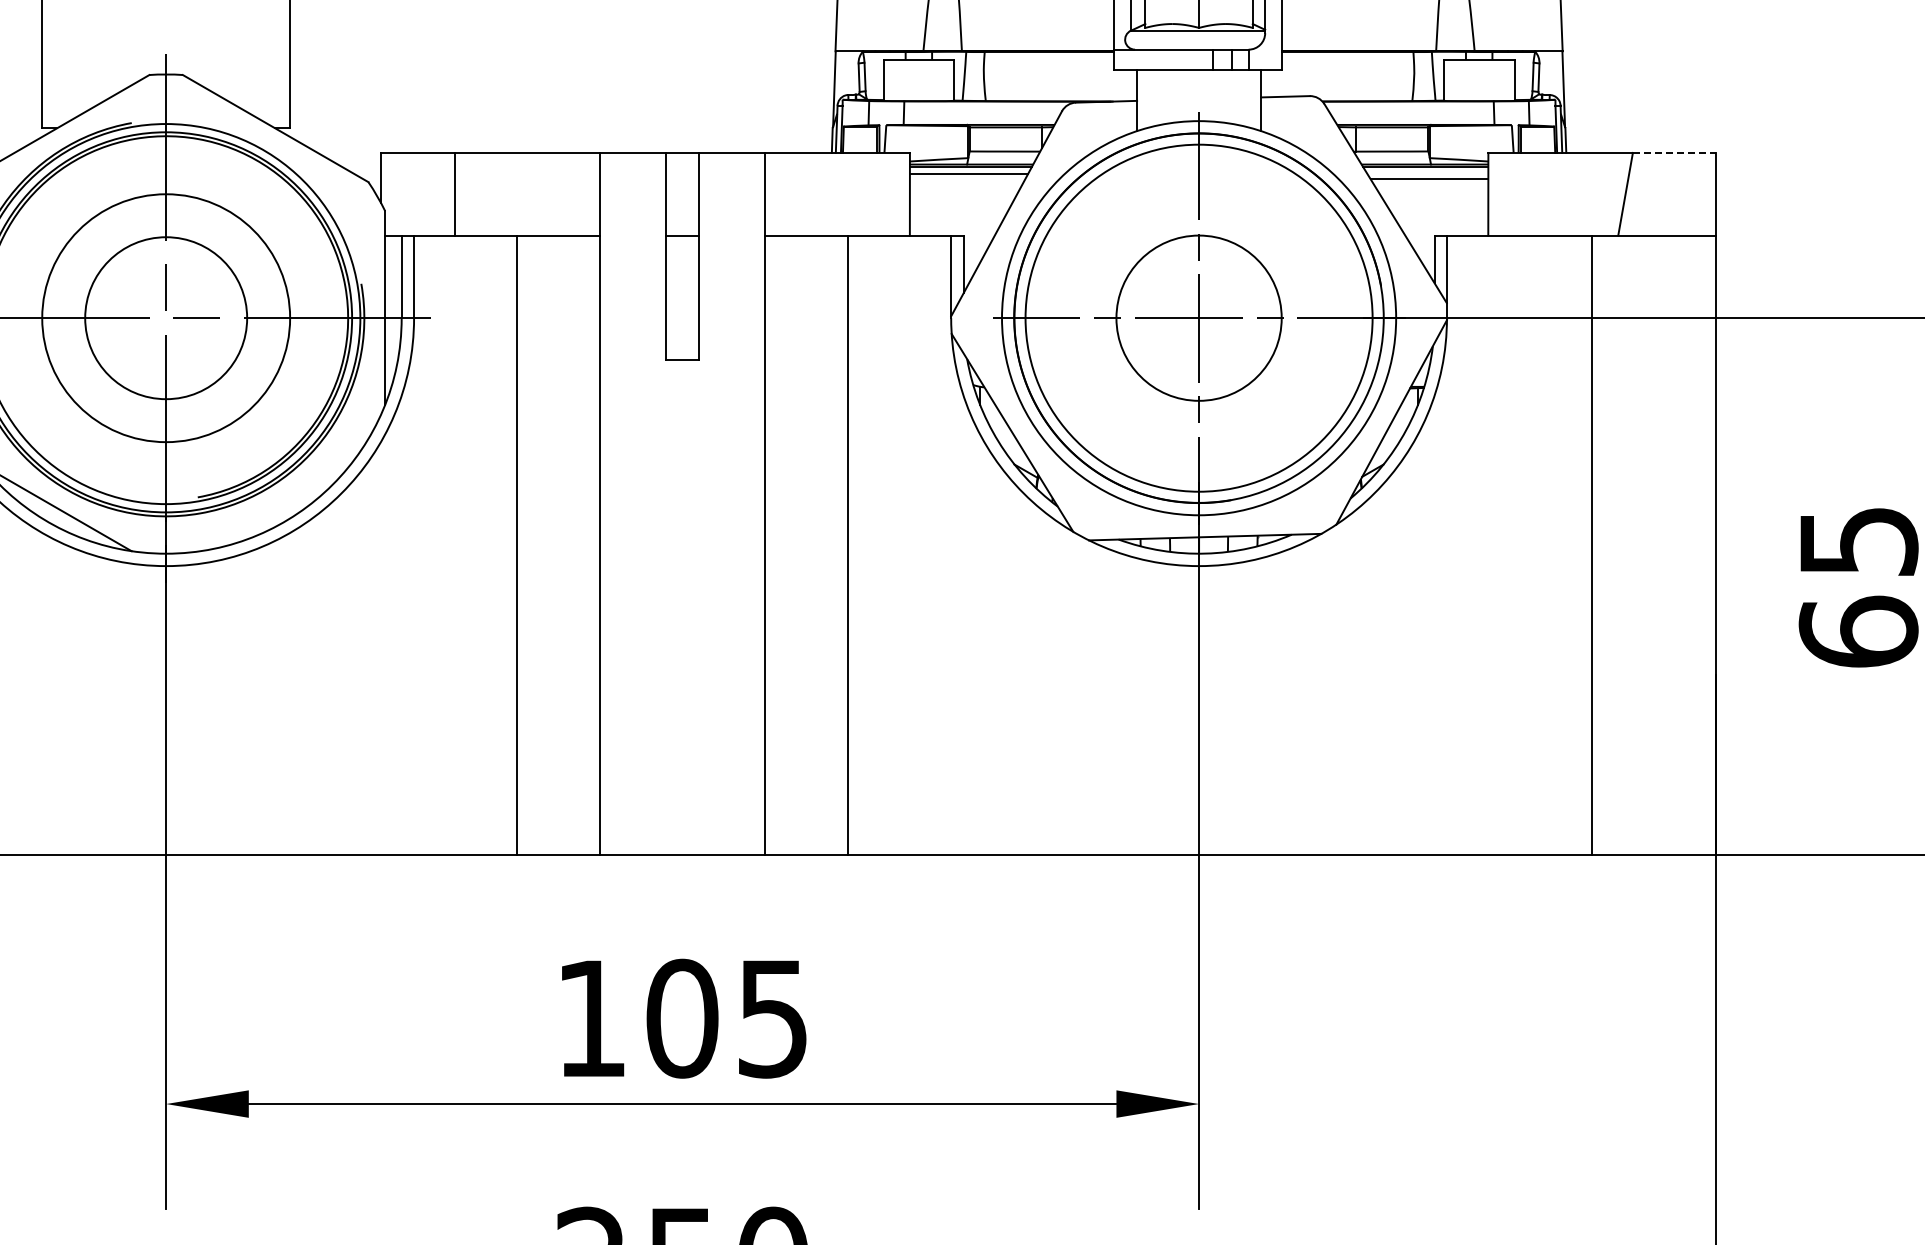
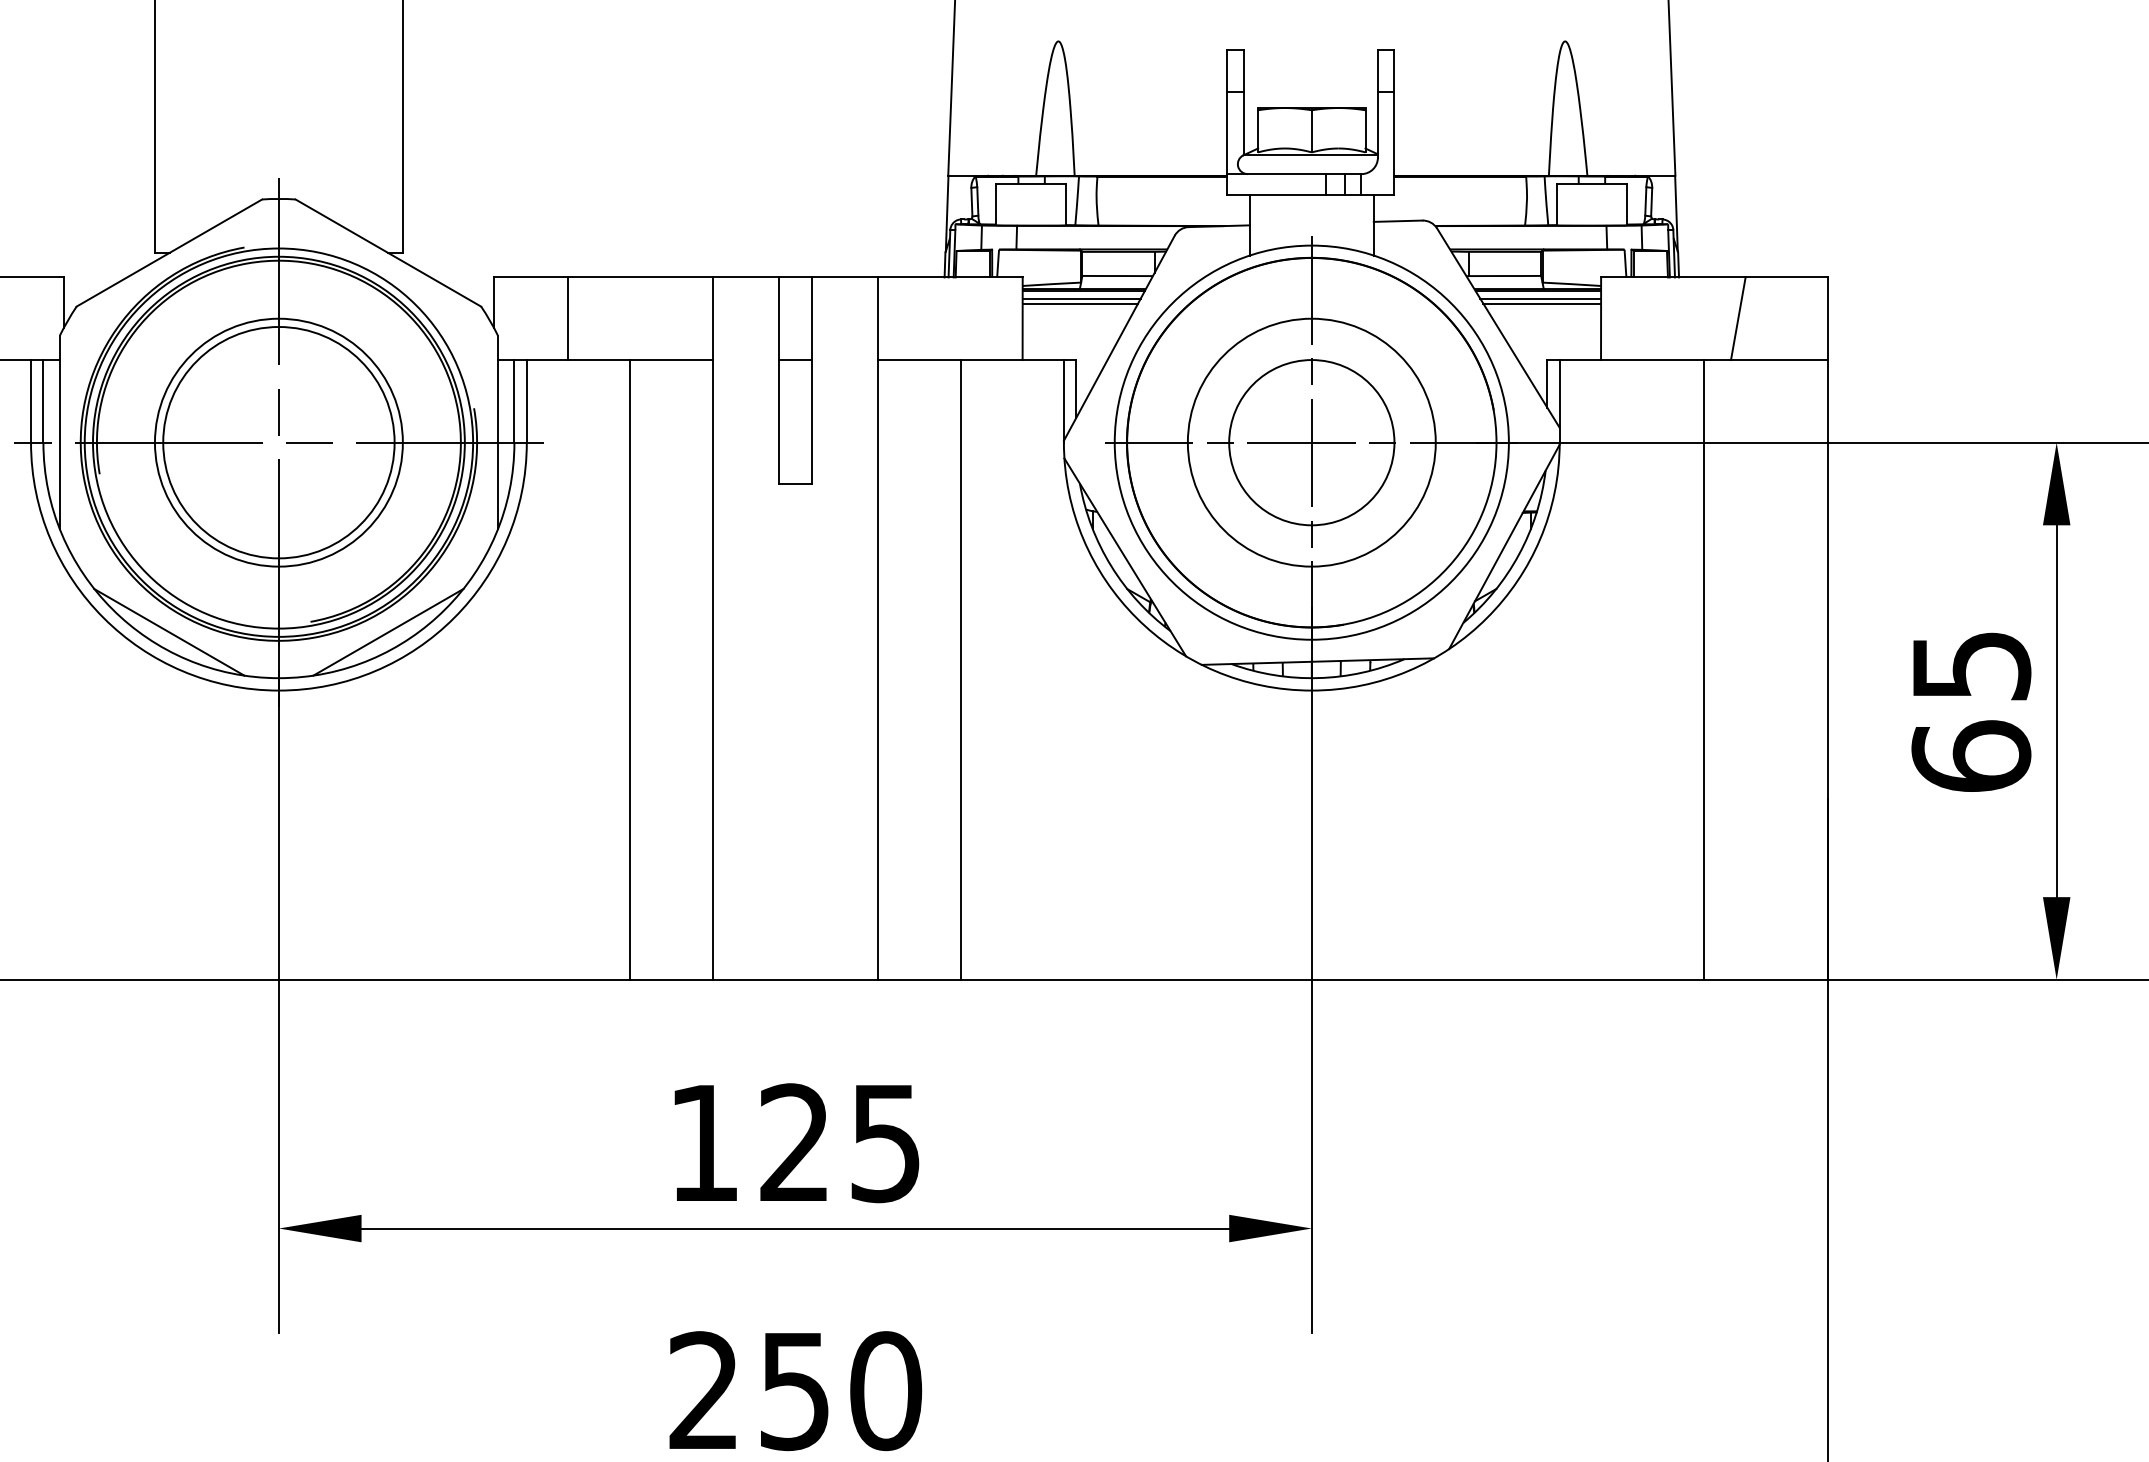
line: (1674, 153) -> (1787, 277), dashed -> solid
line: (1427, 174) -> (1540, 298), added
line: (966, 179) -> (1079, 303), added
circle: (165, 318) -> (278, 442), size x1.43
circle: (1198, 318) -> (1311, 442), size x0.71
line: (275, 508) -> (388, 632), added
text: (682, 1019) -> (795, 1143), 105 -> 125

